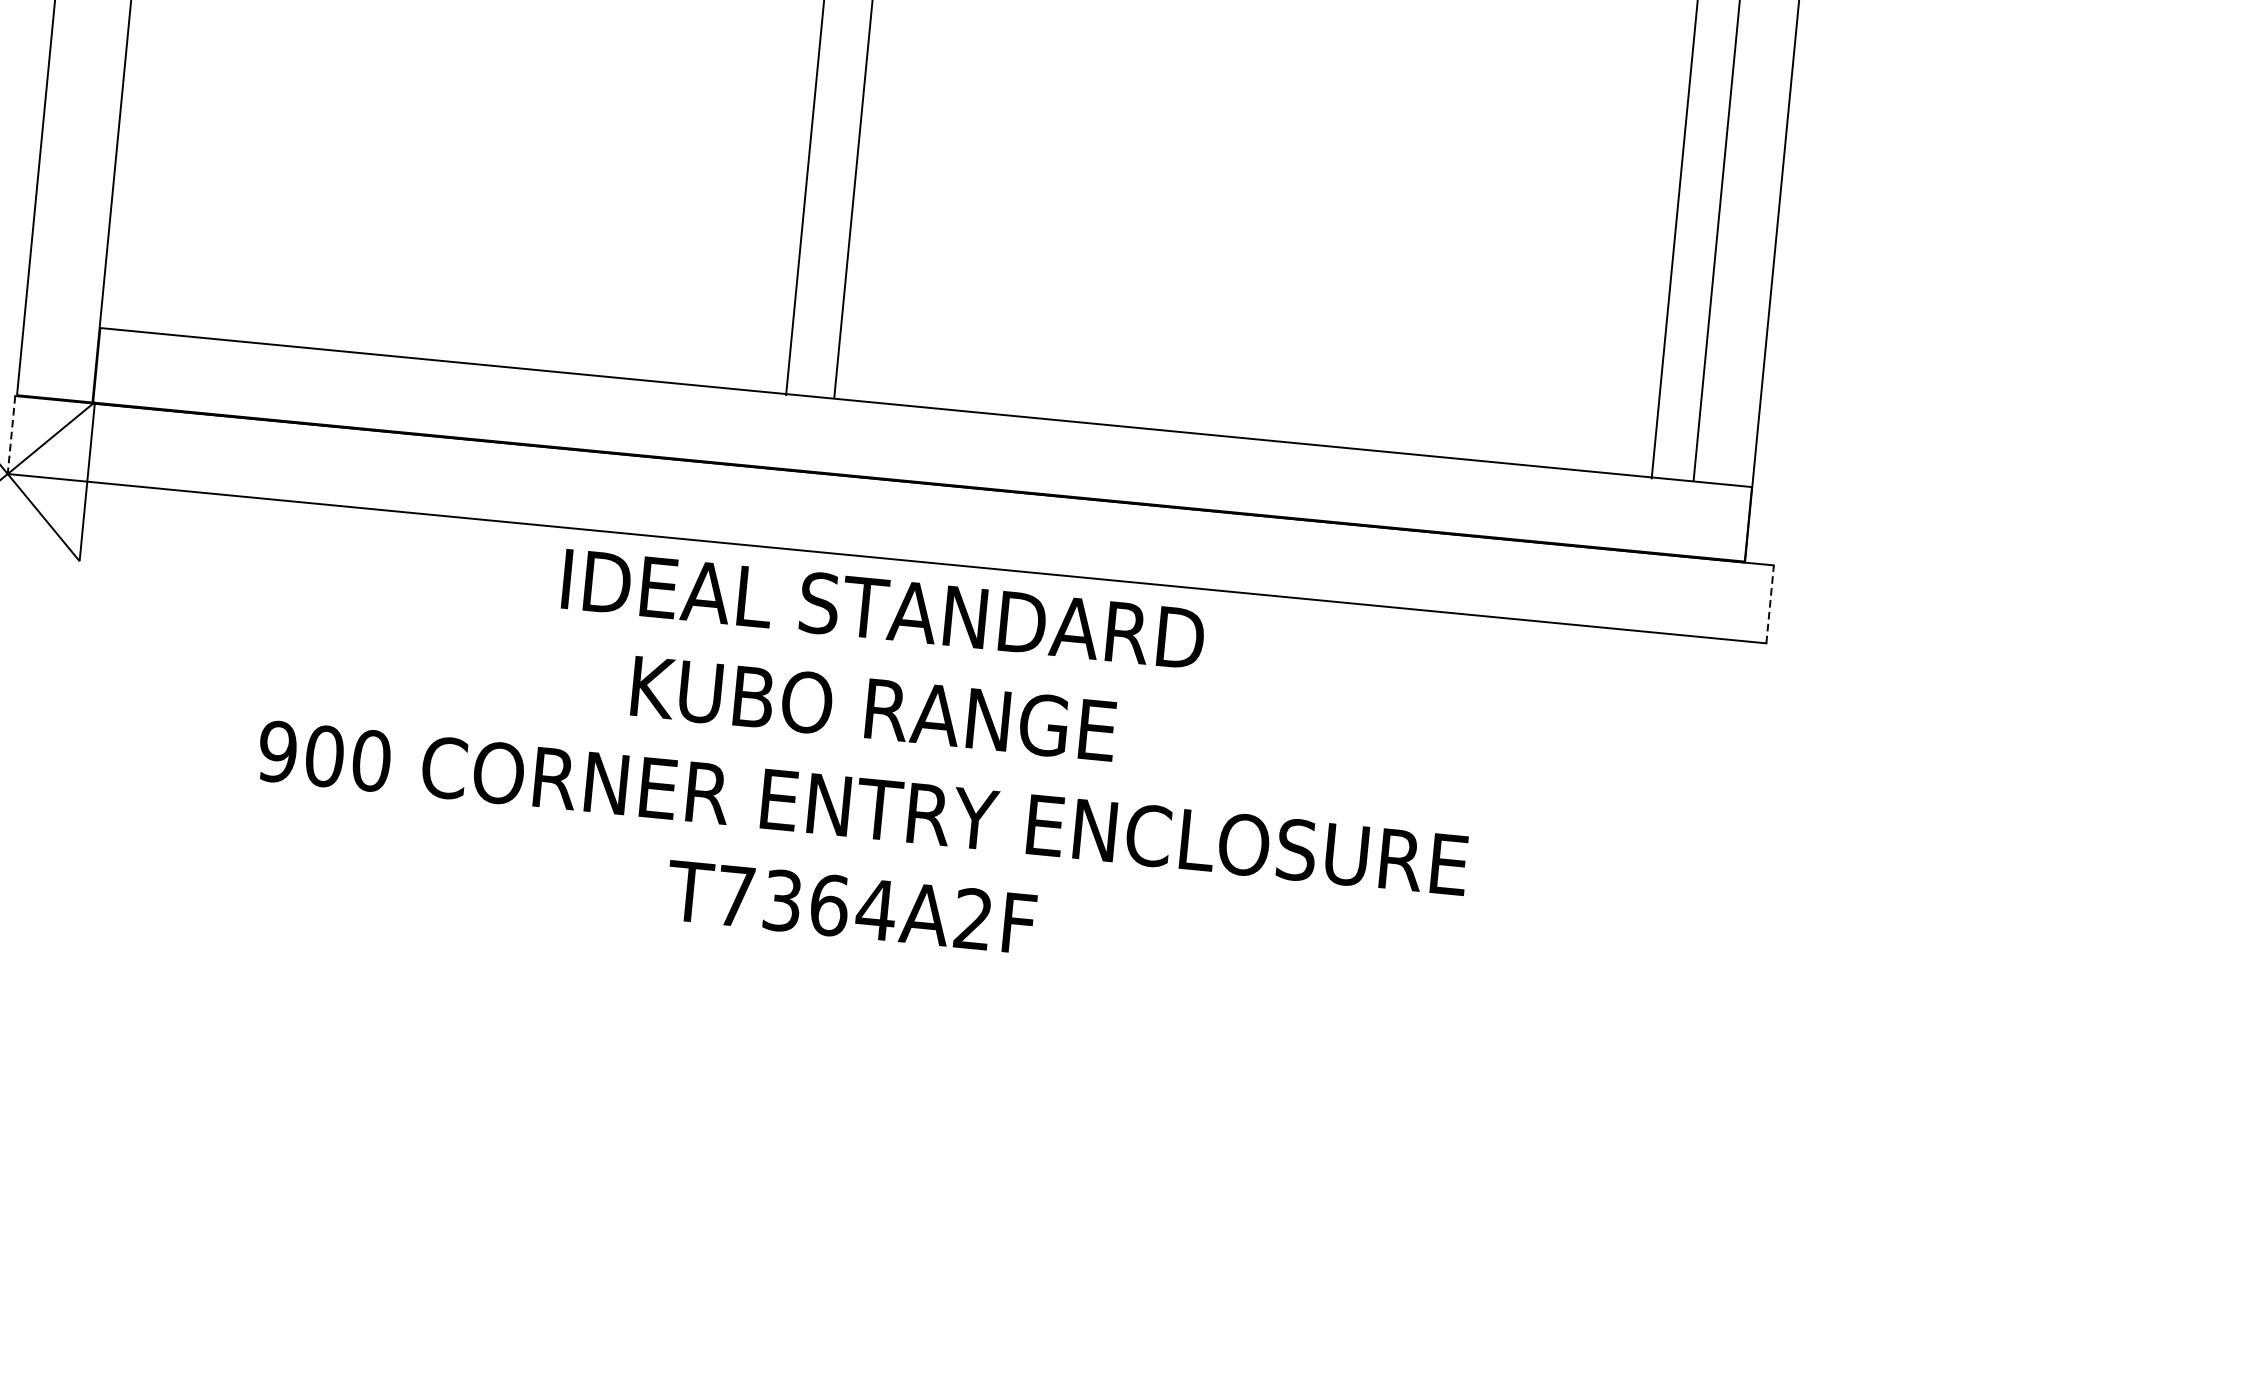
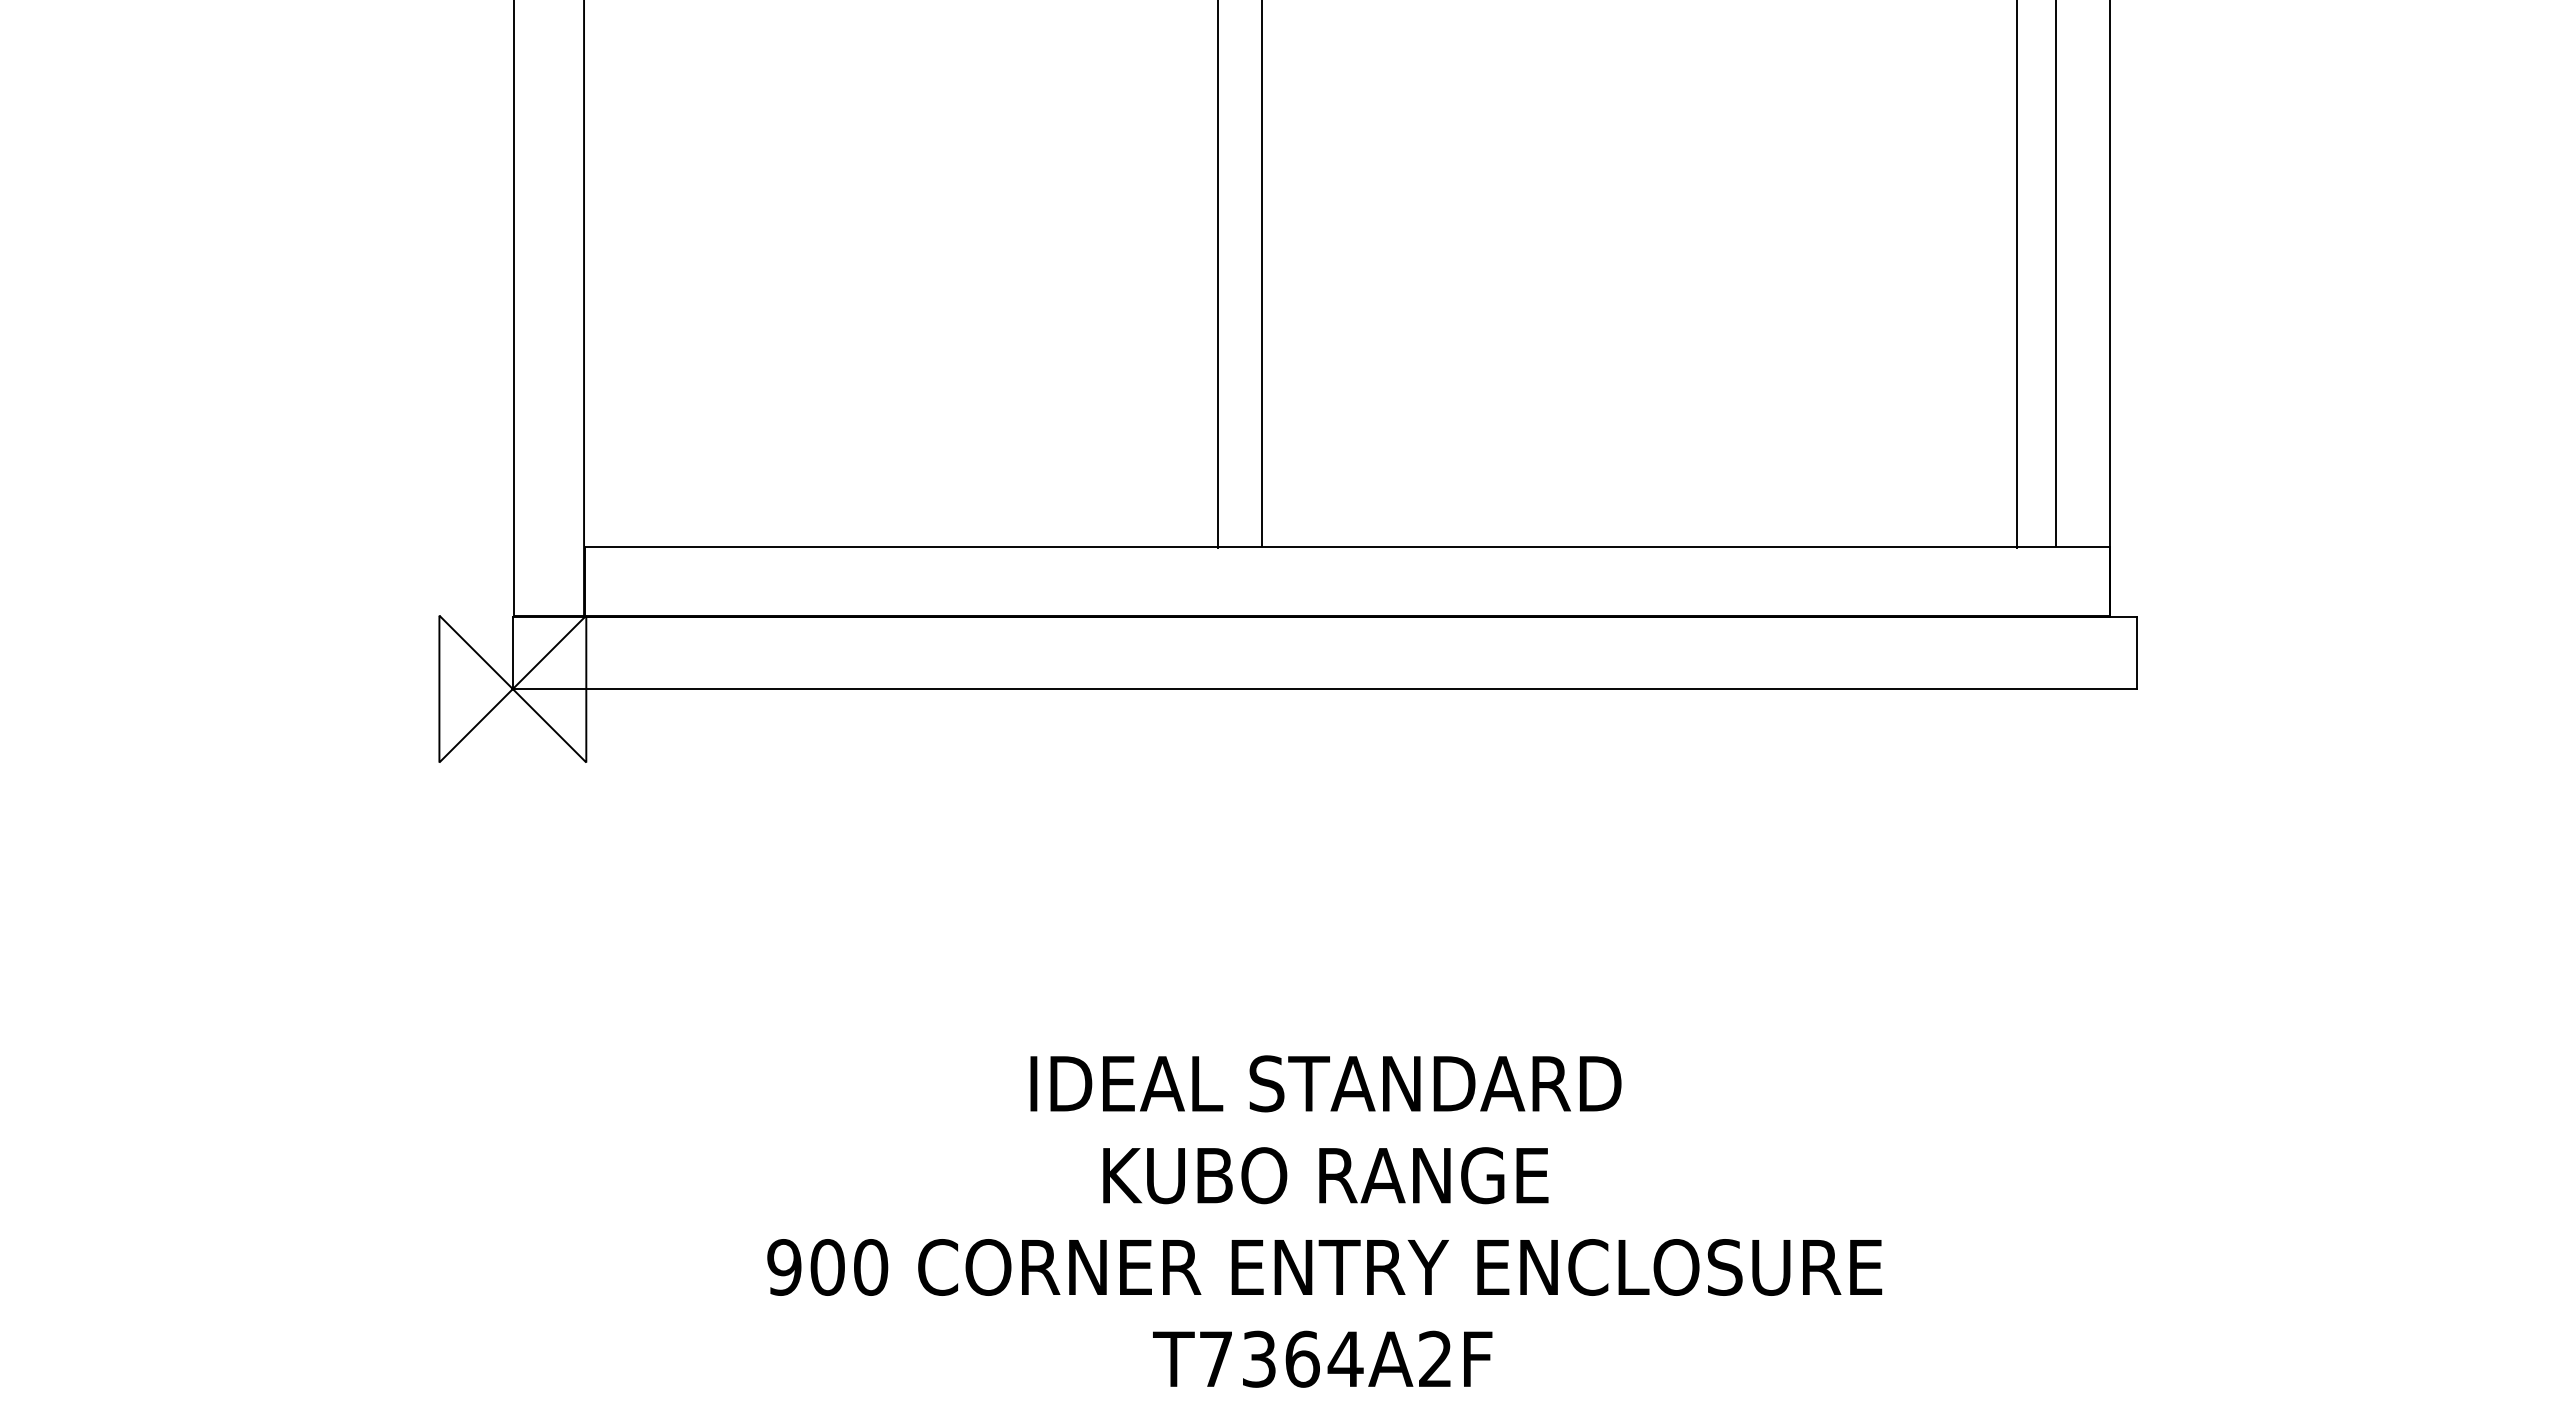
line: (11, 435) -> (512, 653), dashed -> solid
line: (1770, 604) -> (2136, 653), dashed -> solid
text: (867, 758) -> (1324, 1221), moved

